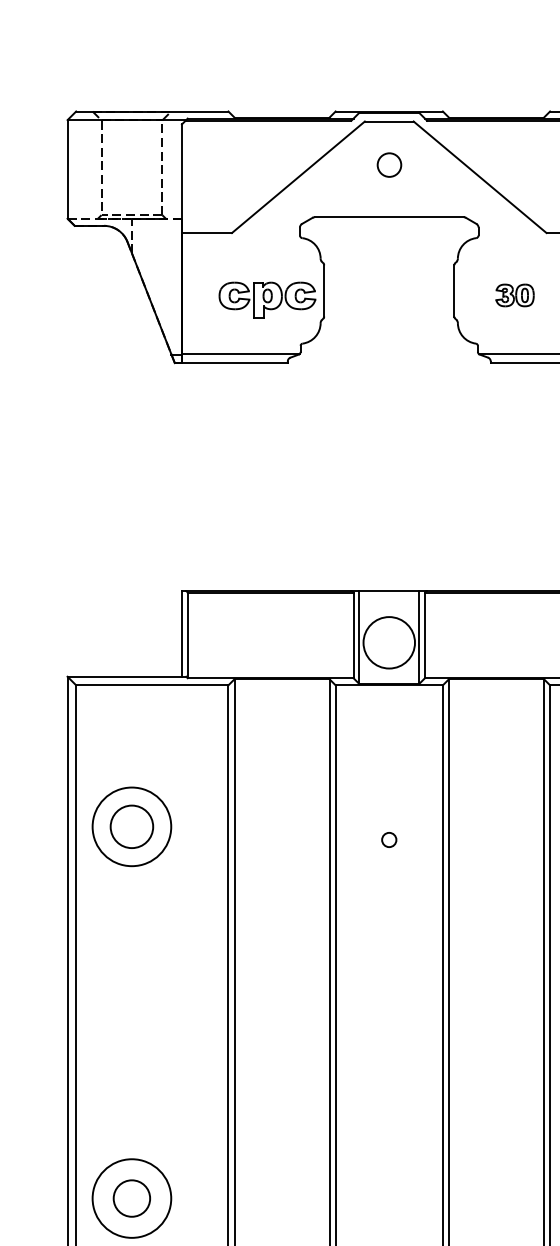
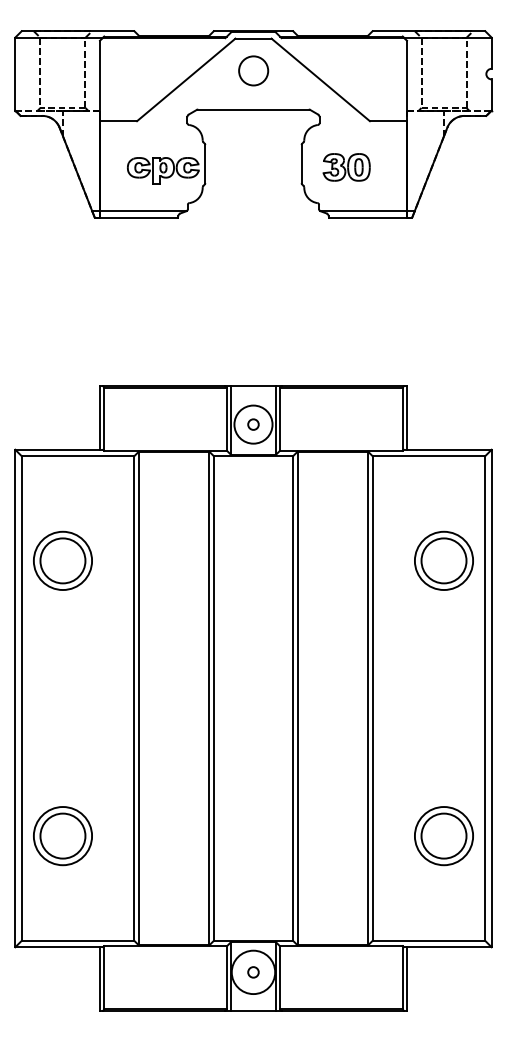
circle: (389, 164) -> (253, 70), size x1.67
part: (514, 295) -> (346, 167), size x1.67
circle: (131, 826) -> (62, 560), size x1.43
circle: (389, 839) -> (253, 424), moved
circle: (131, 1197) -> (62, 835), size x1.67

